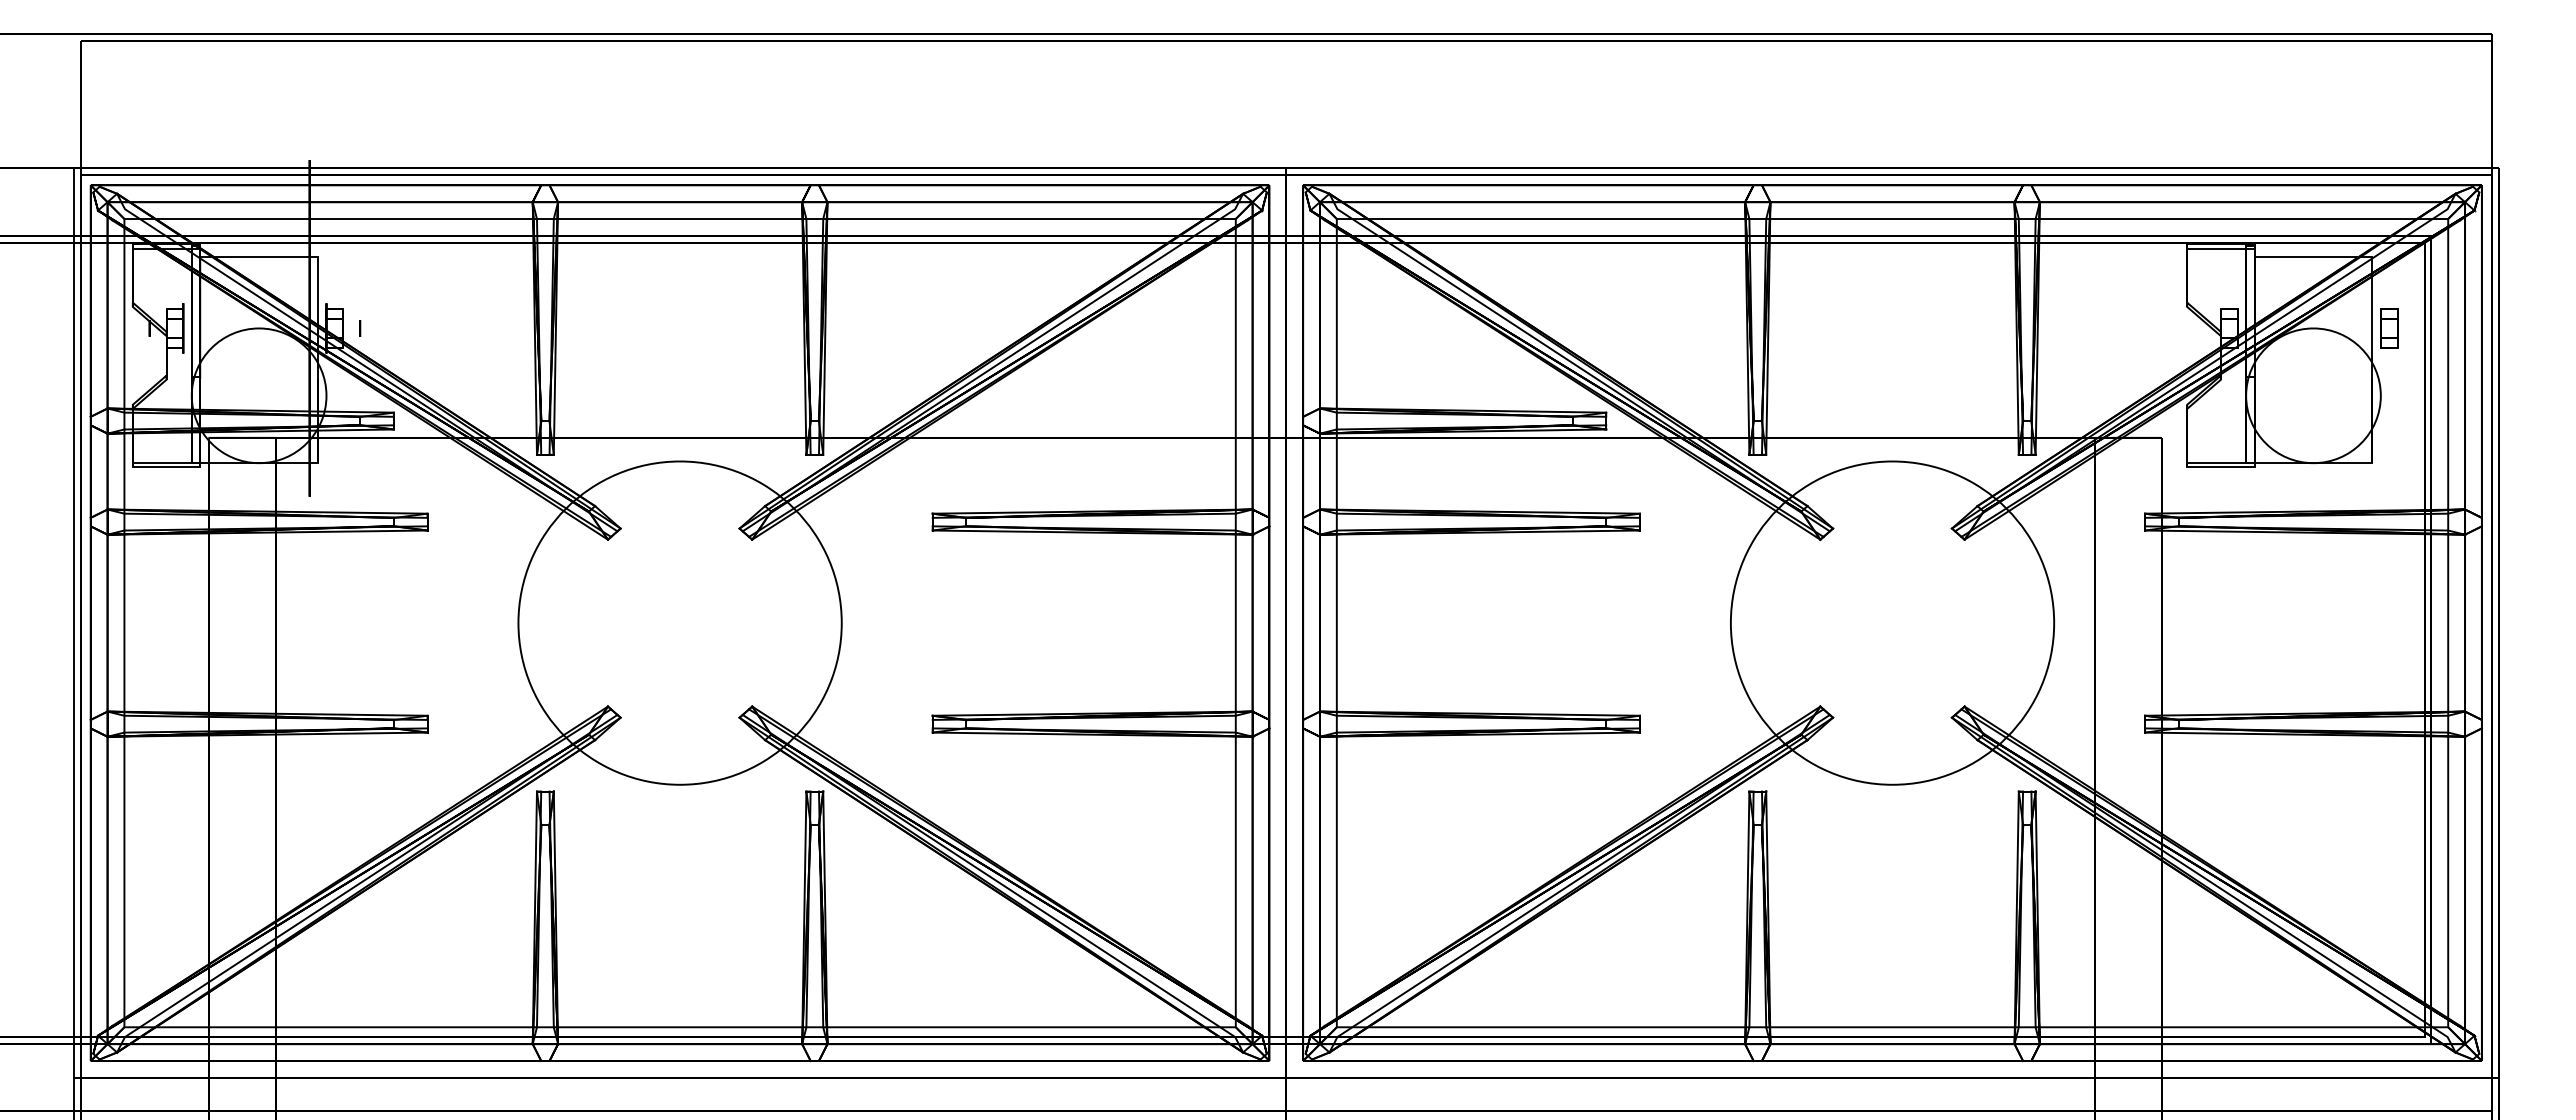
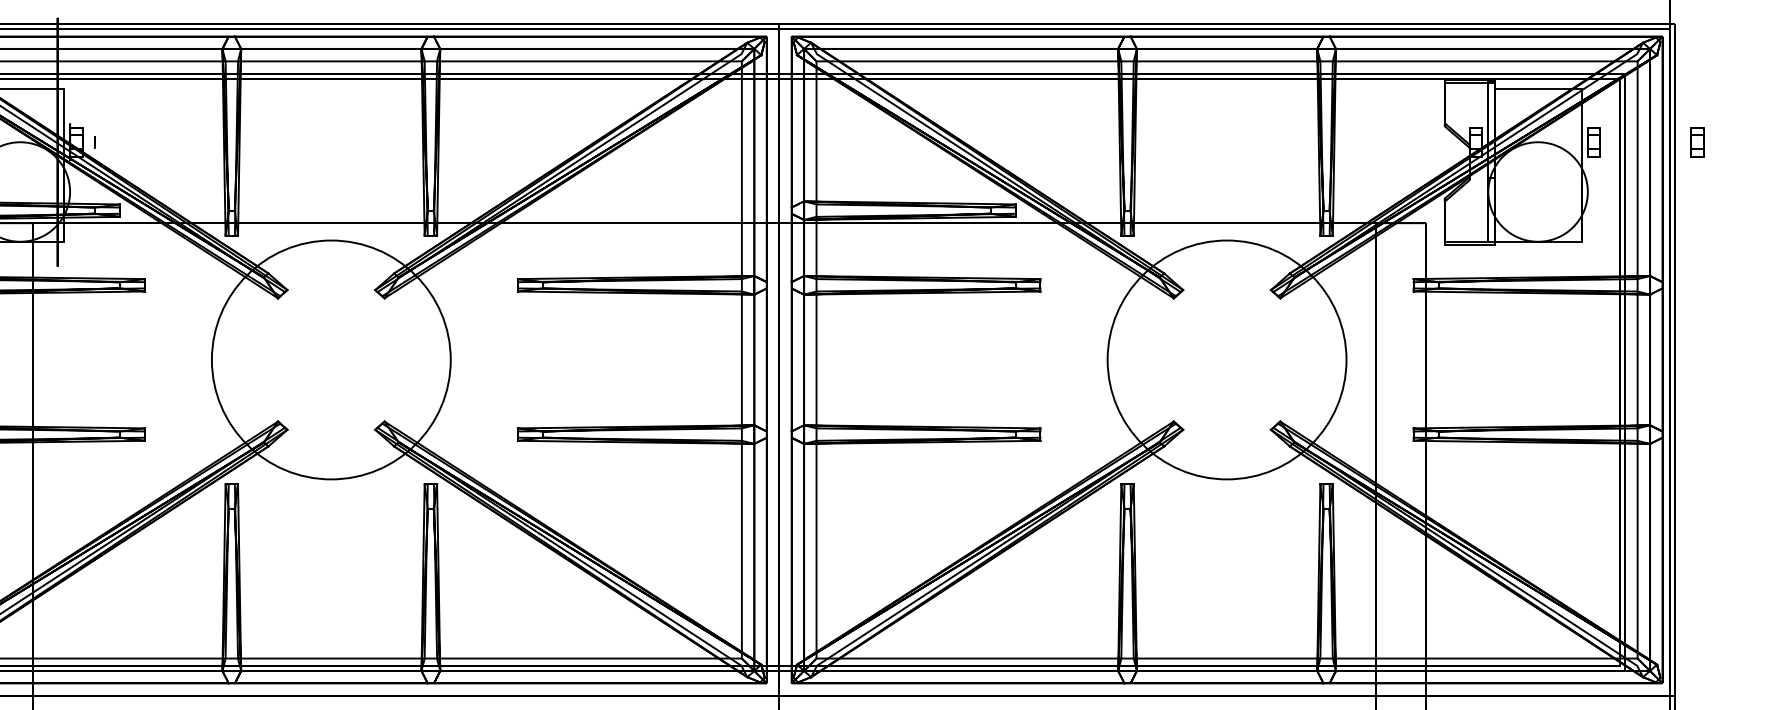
part: (2529, 328) -> (1697, 142), added

